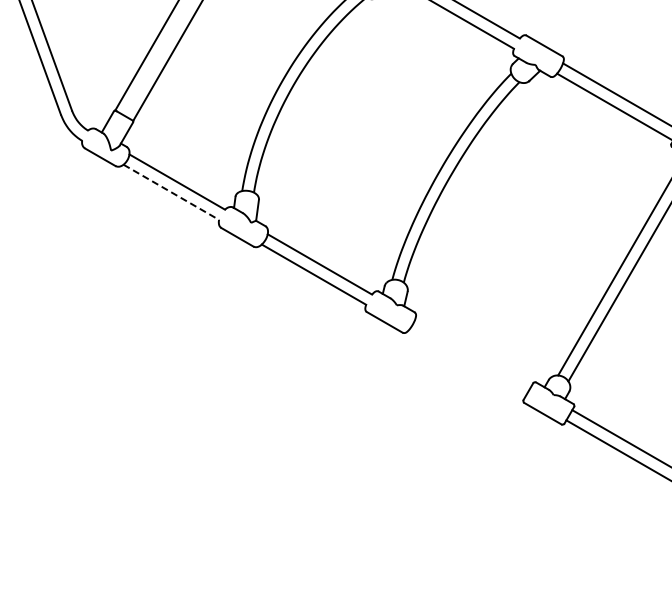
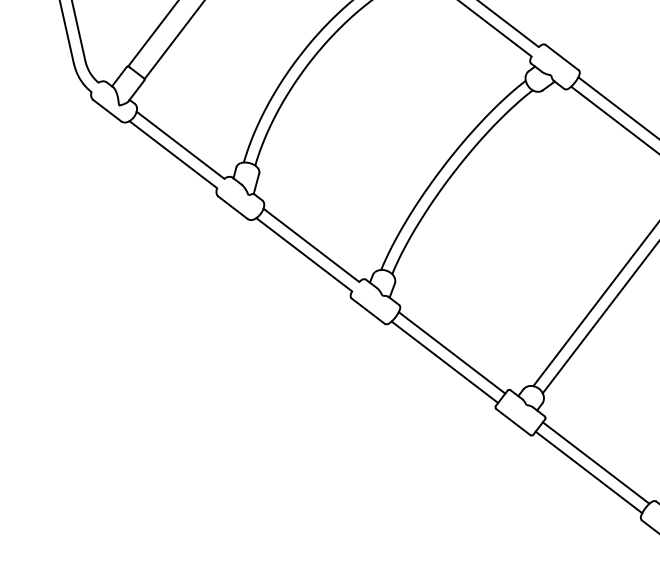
line: (171, 192) -> (173, 154), dashed -> solid
line: (473, 352) -> (452, 352), added
line: (467, 362) -> (445, 361), added

